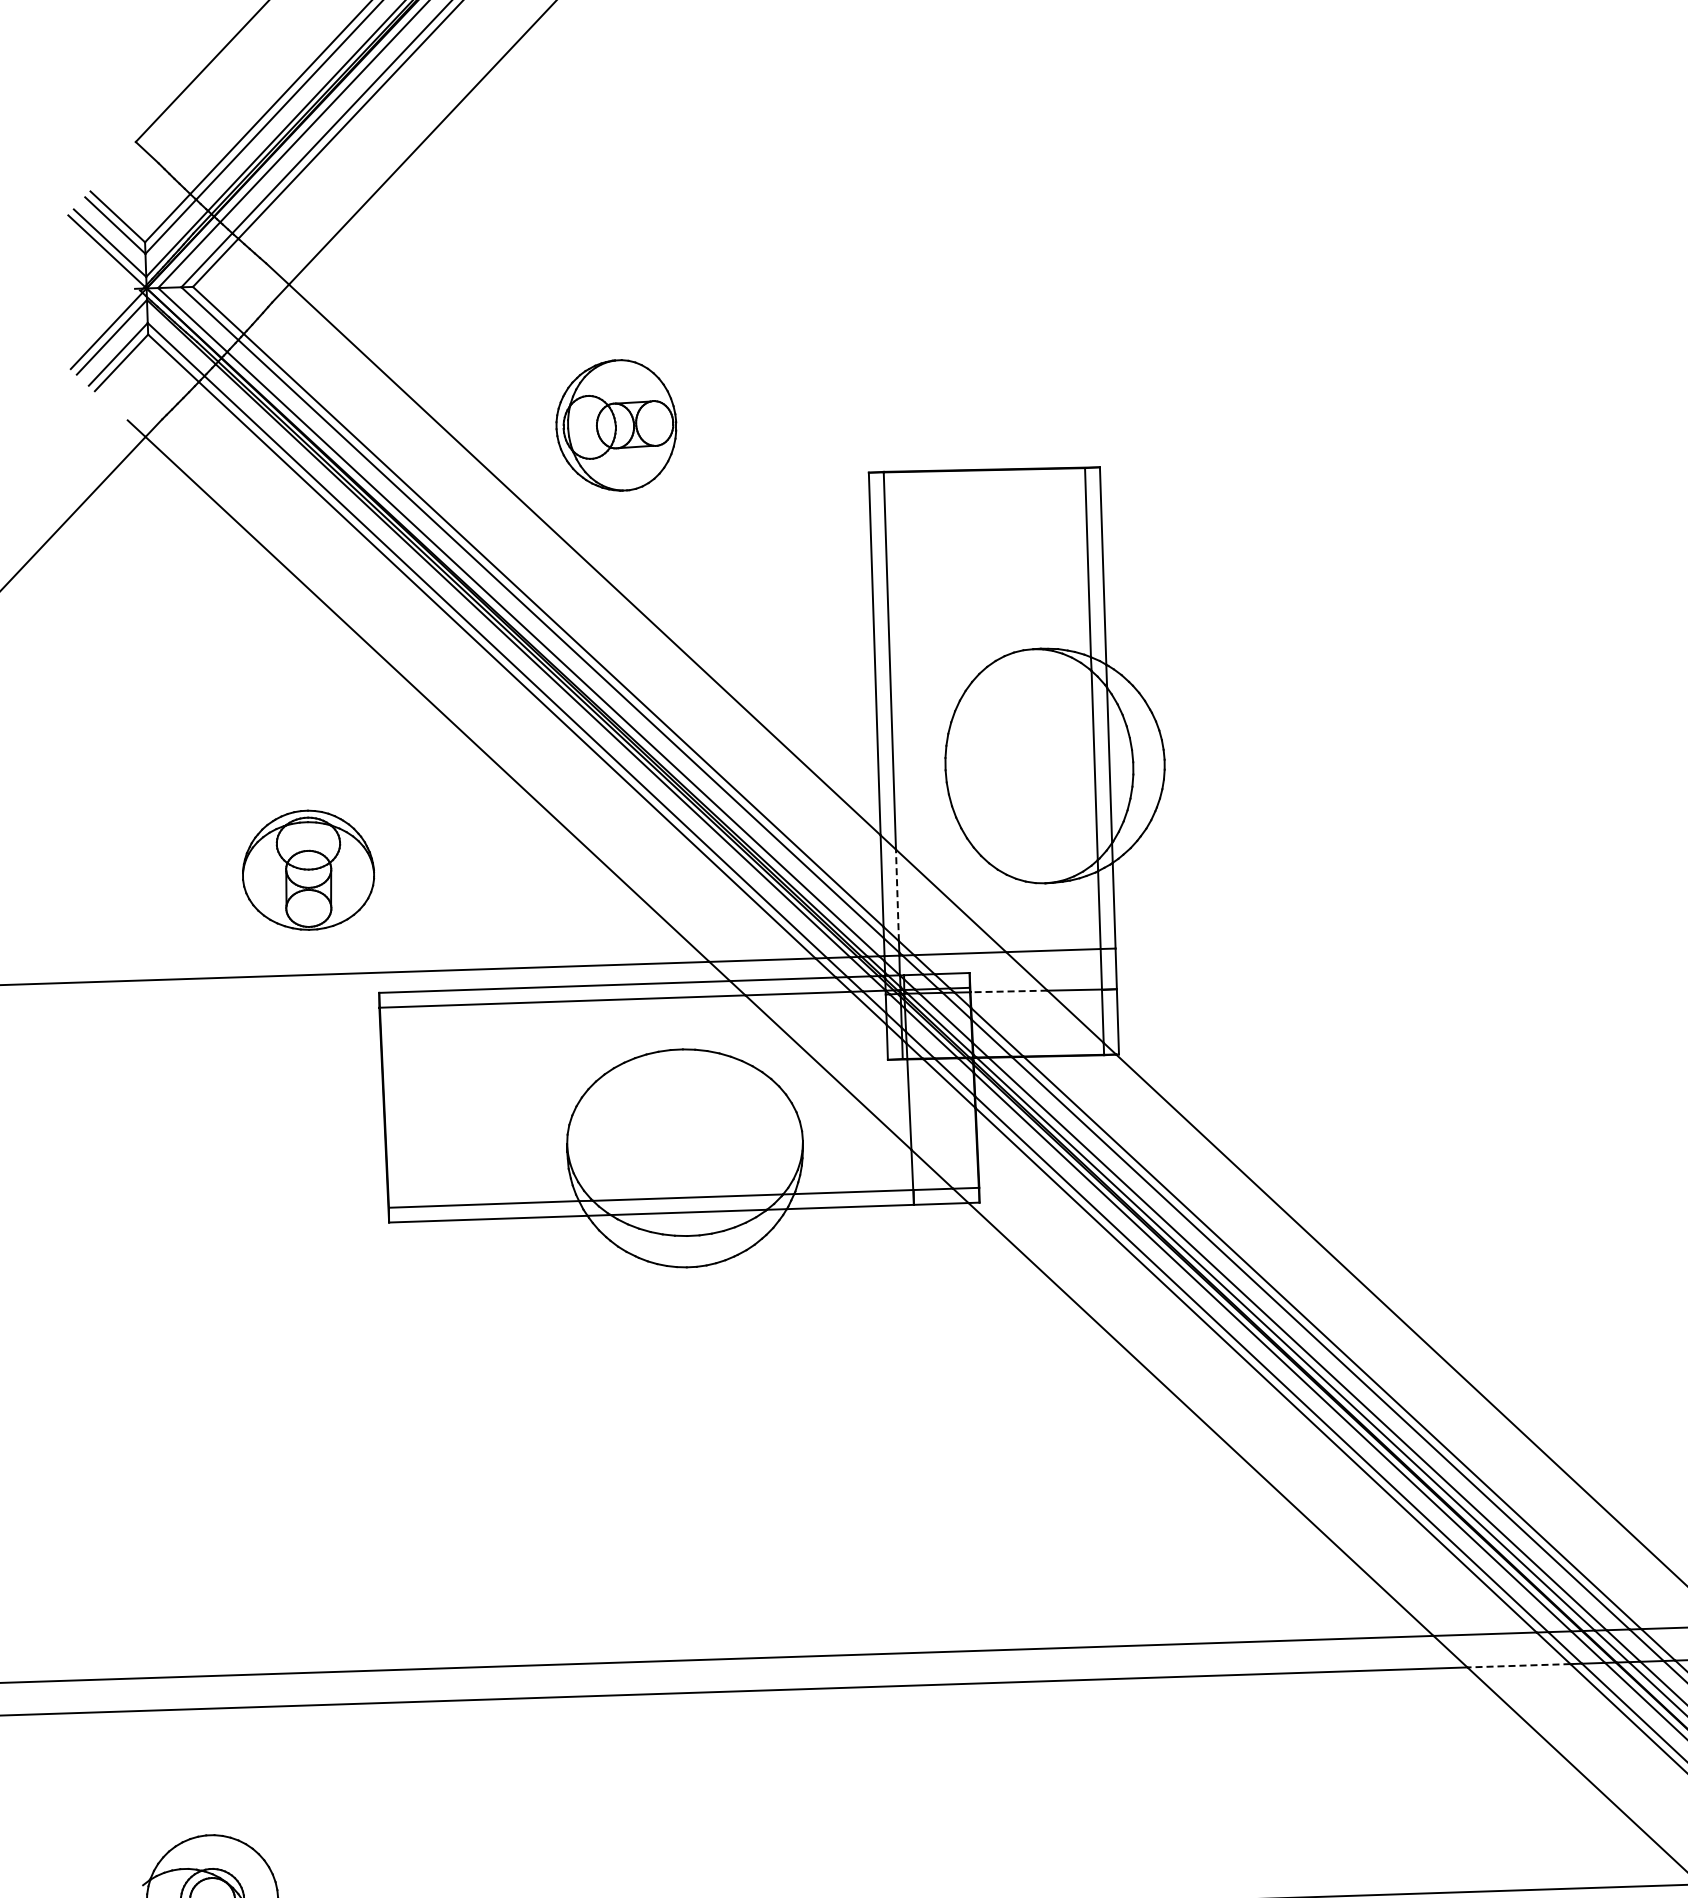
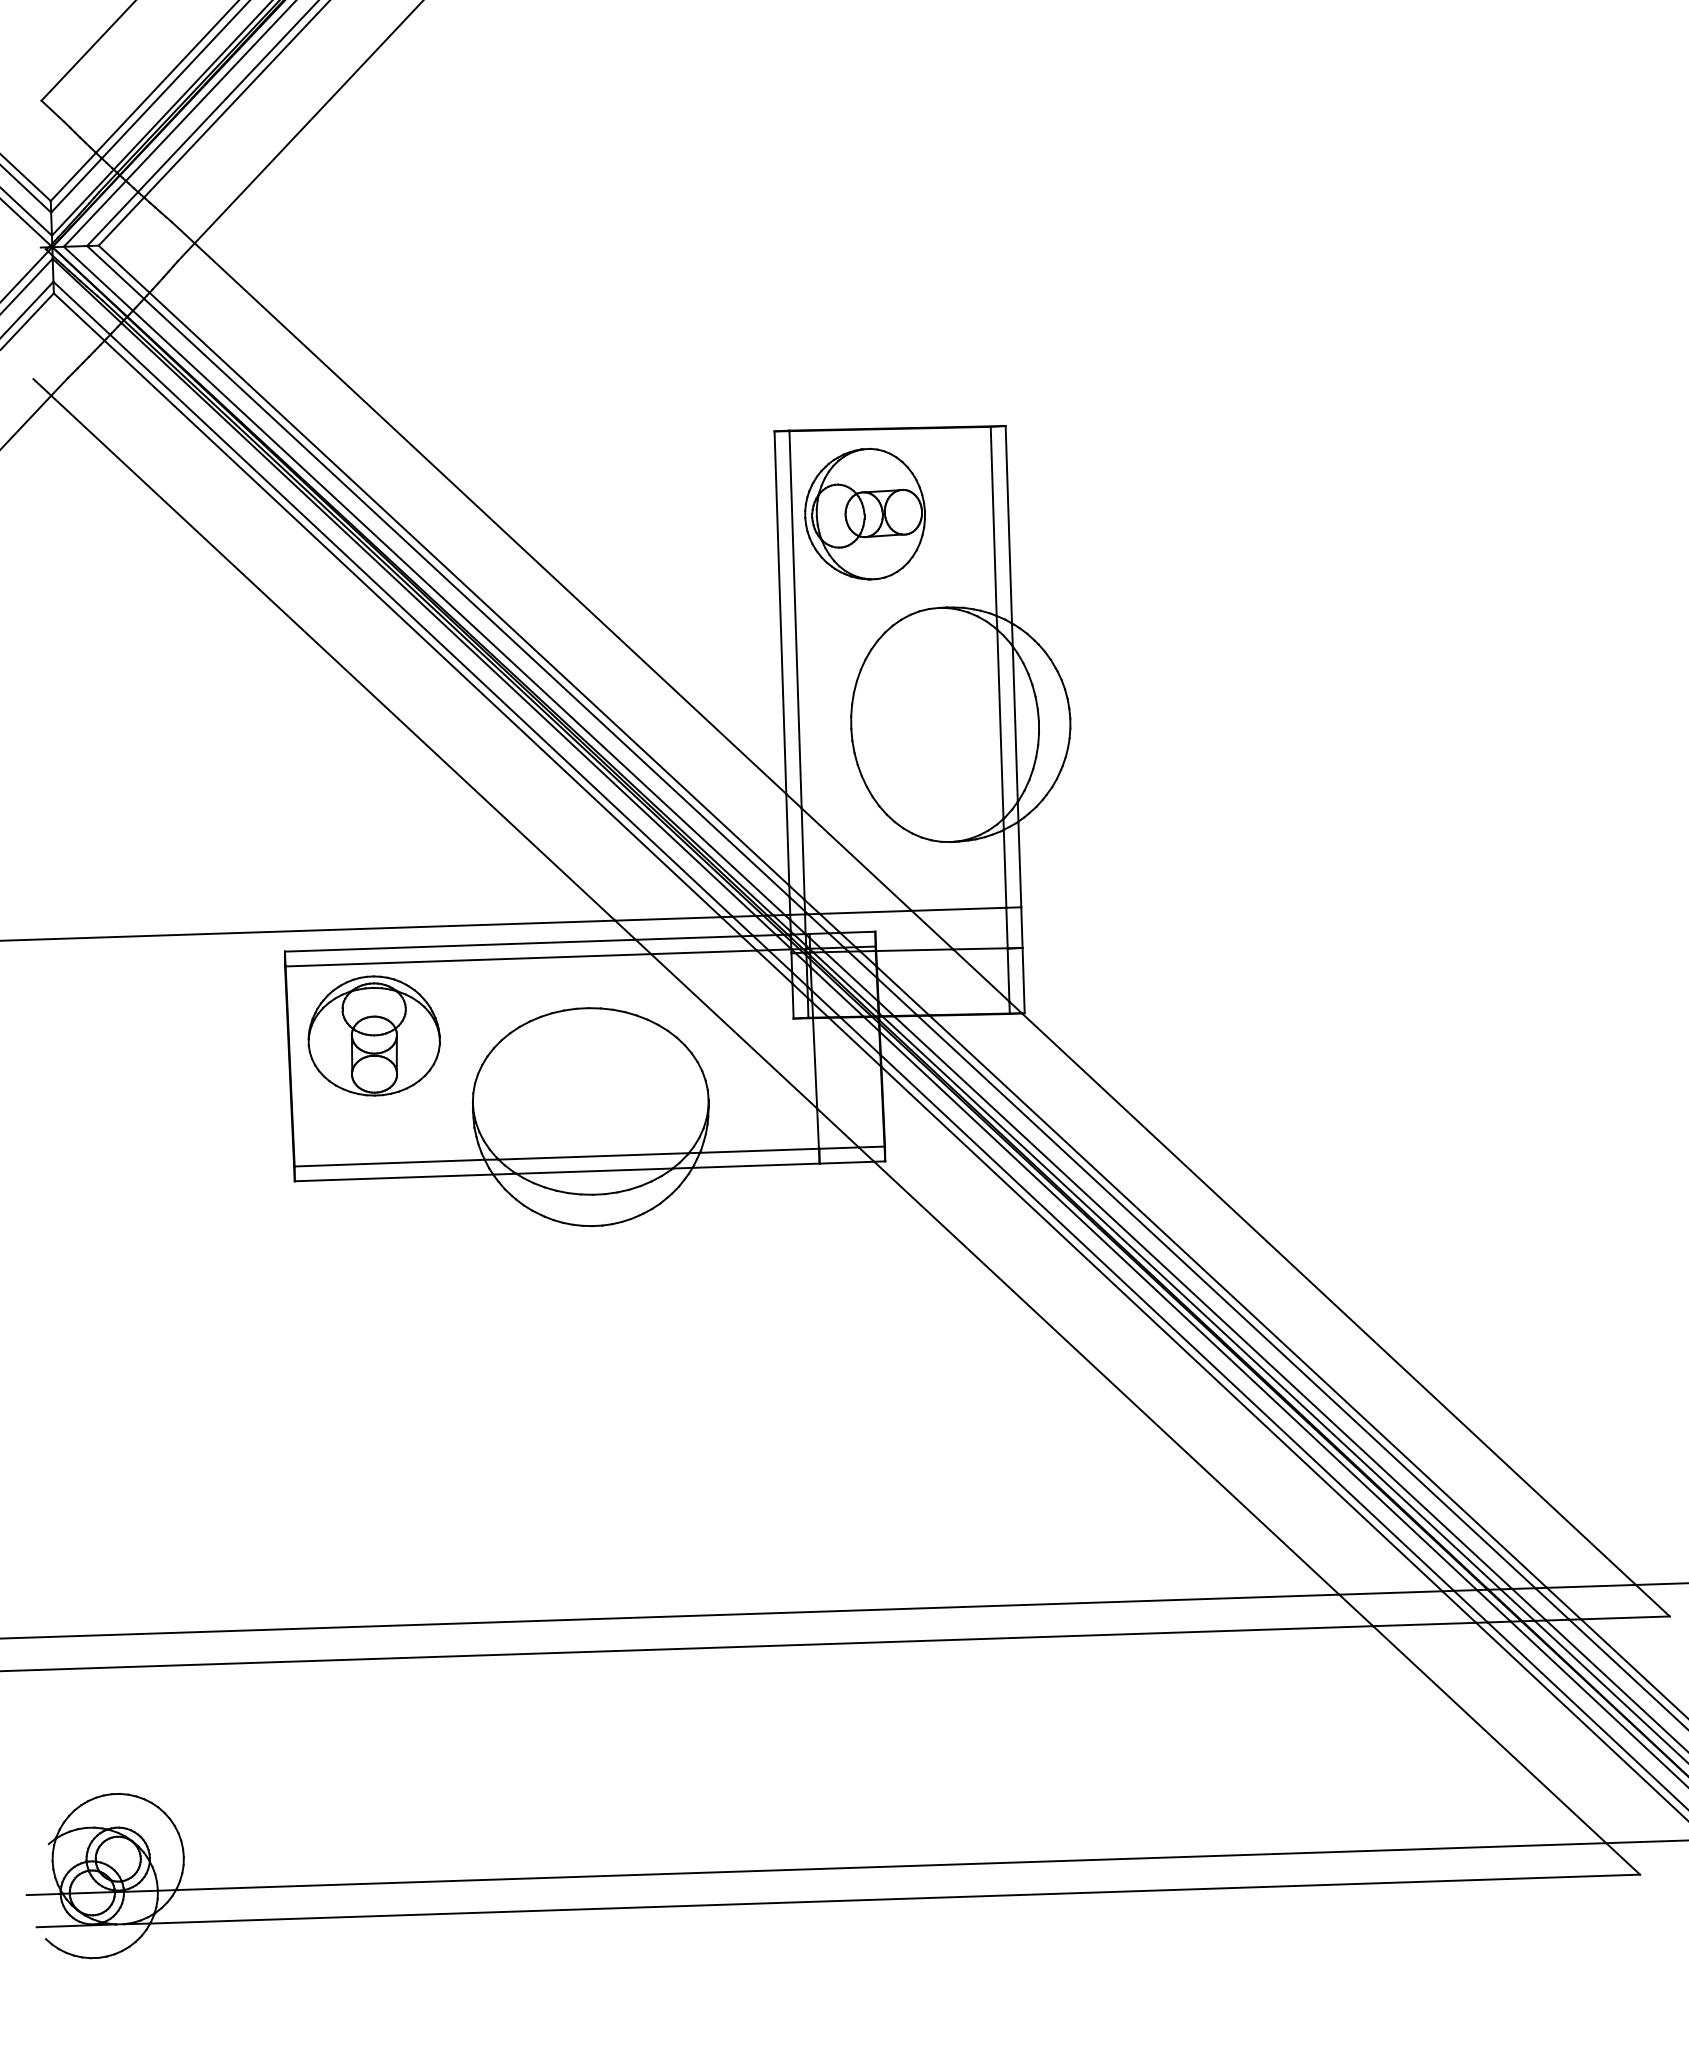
part: (615, 424) -> (864, 513), moved
part: (307, 869) -> (373, 1035), moved
line: (897, 895) -> (803, 854), dashed -> solid
line: (1008, 991) -> (914, 950), dashed -> solid
line: (1518, 1665) -> (1424, 1624), dashed -> solid

